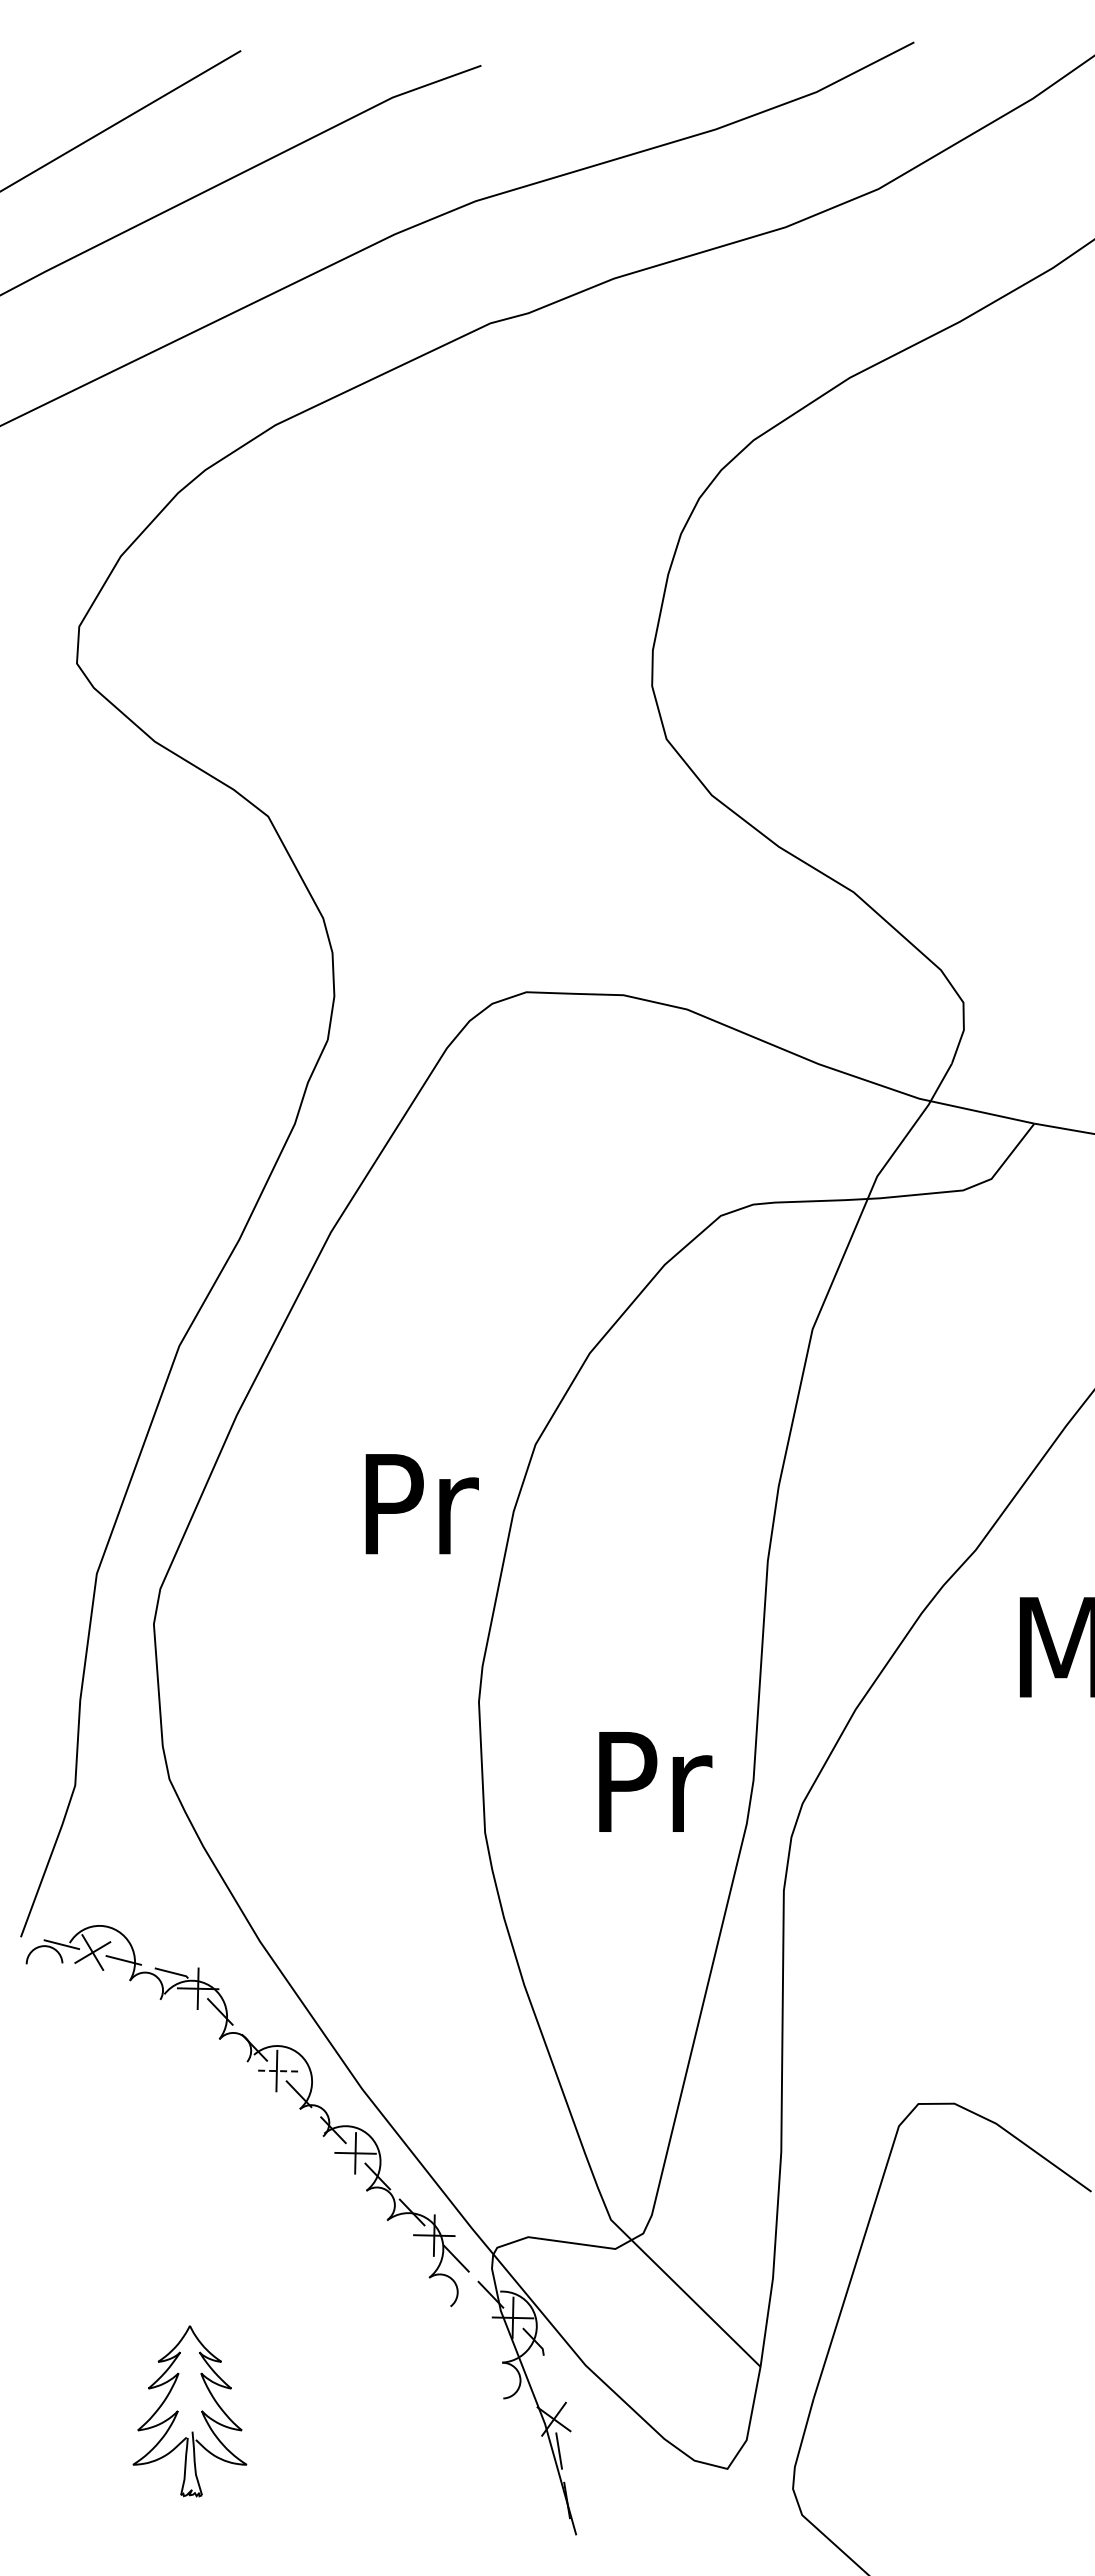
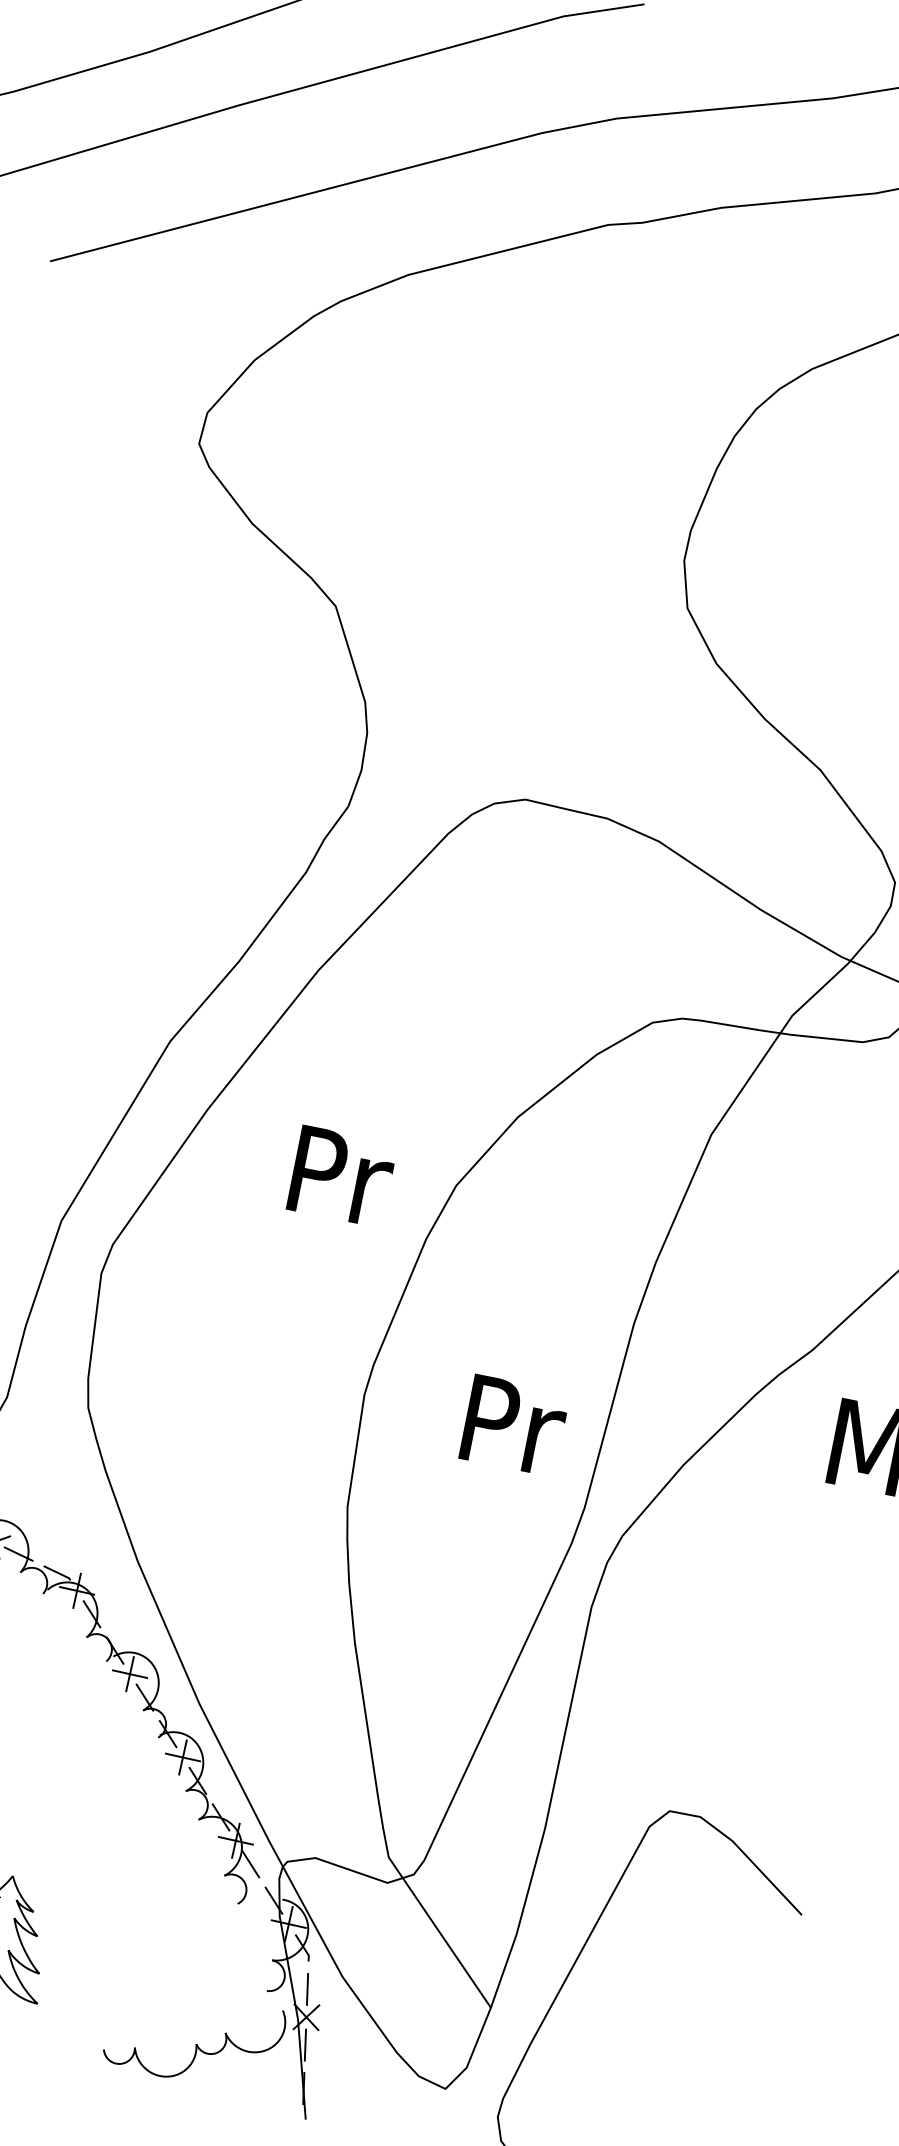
text: (421, 1504) -> (341, 1176), moved
text: (655, 1781) -> (514, 1425), moved
line: (276, 2071) -> (129, 1674), dashed -> solid
line: (548, 2387) -> (307, 1989), added
part: (435, 2474) -> (196, 2044), added

